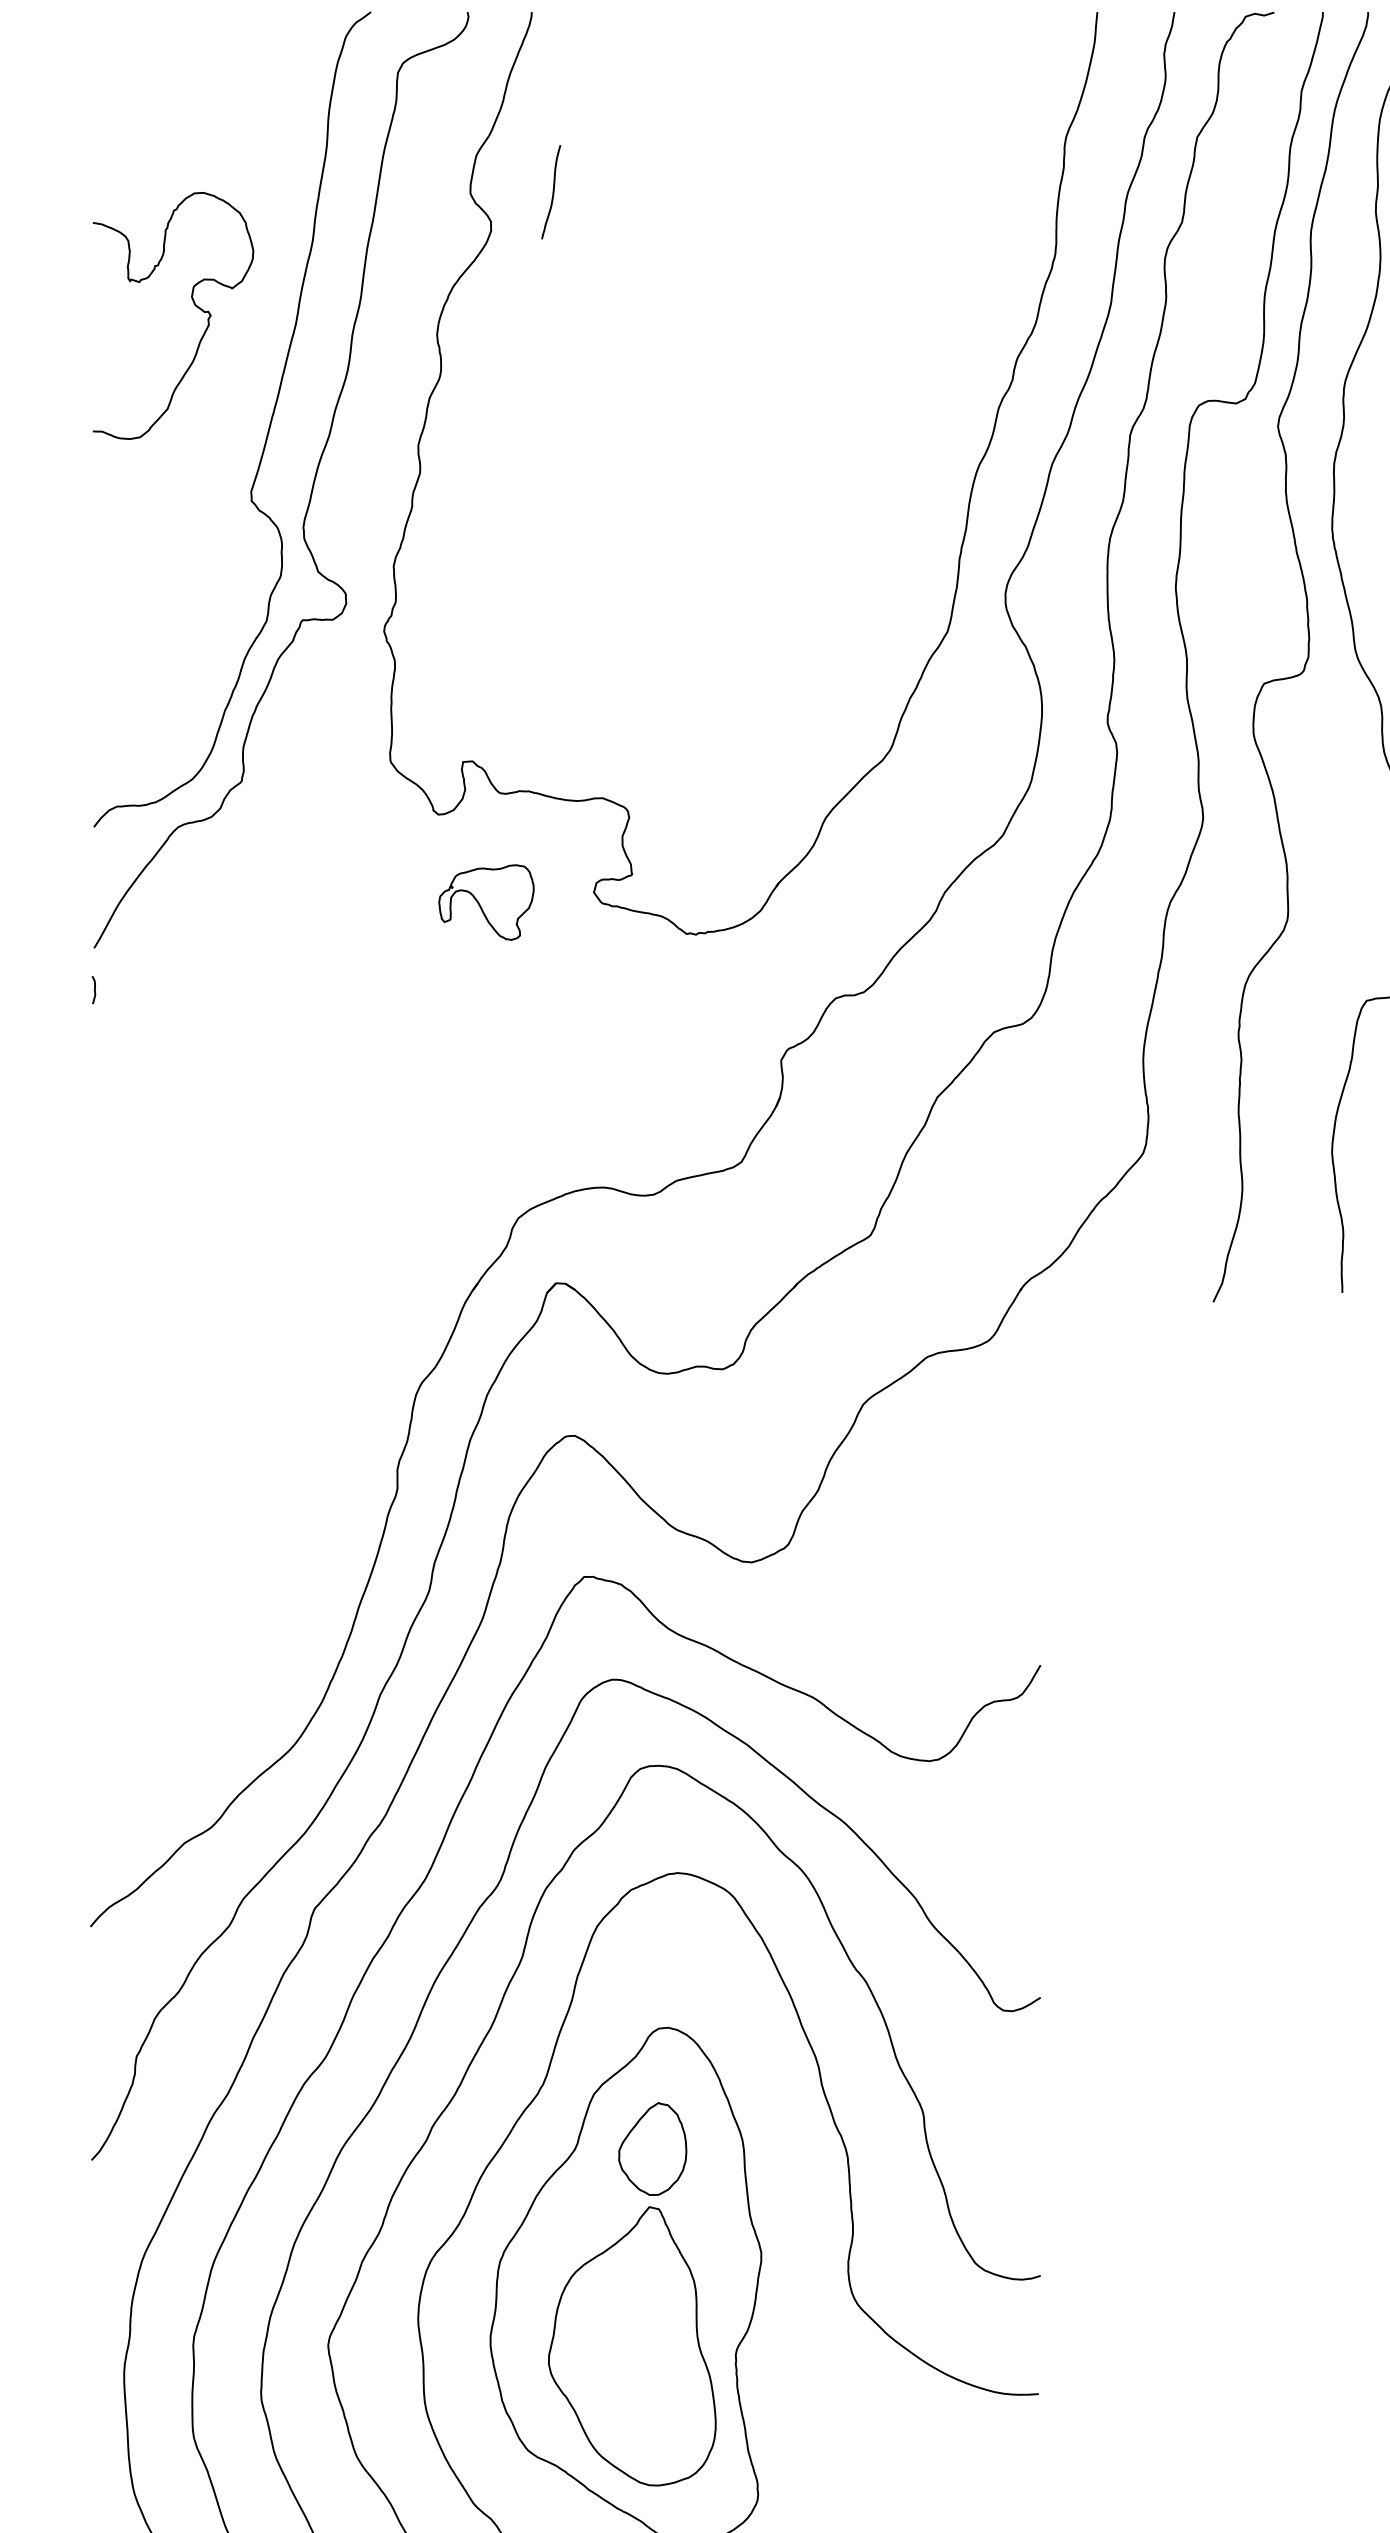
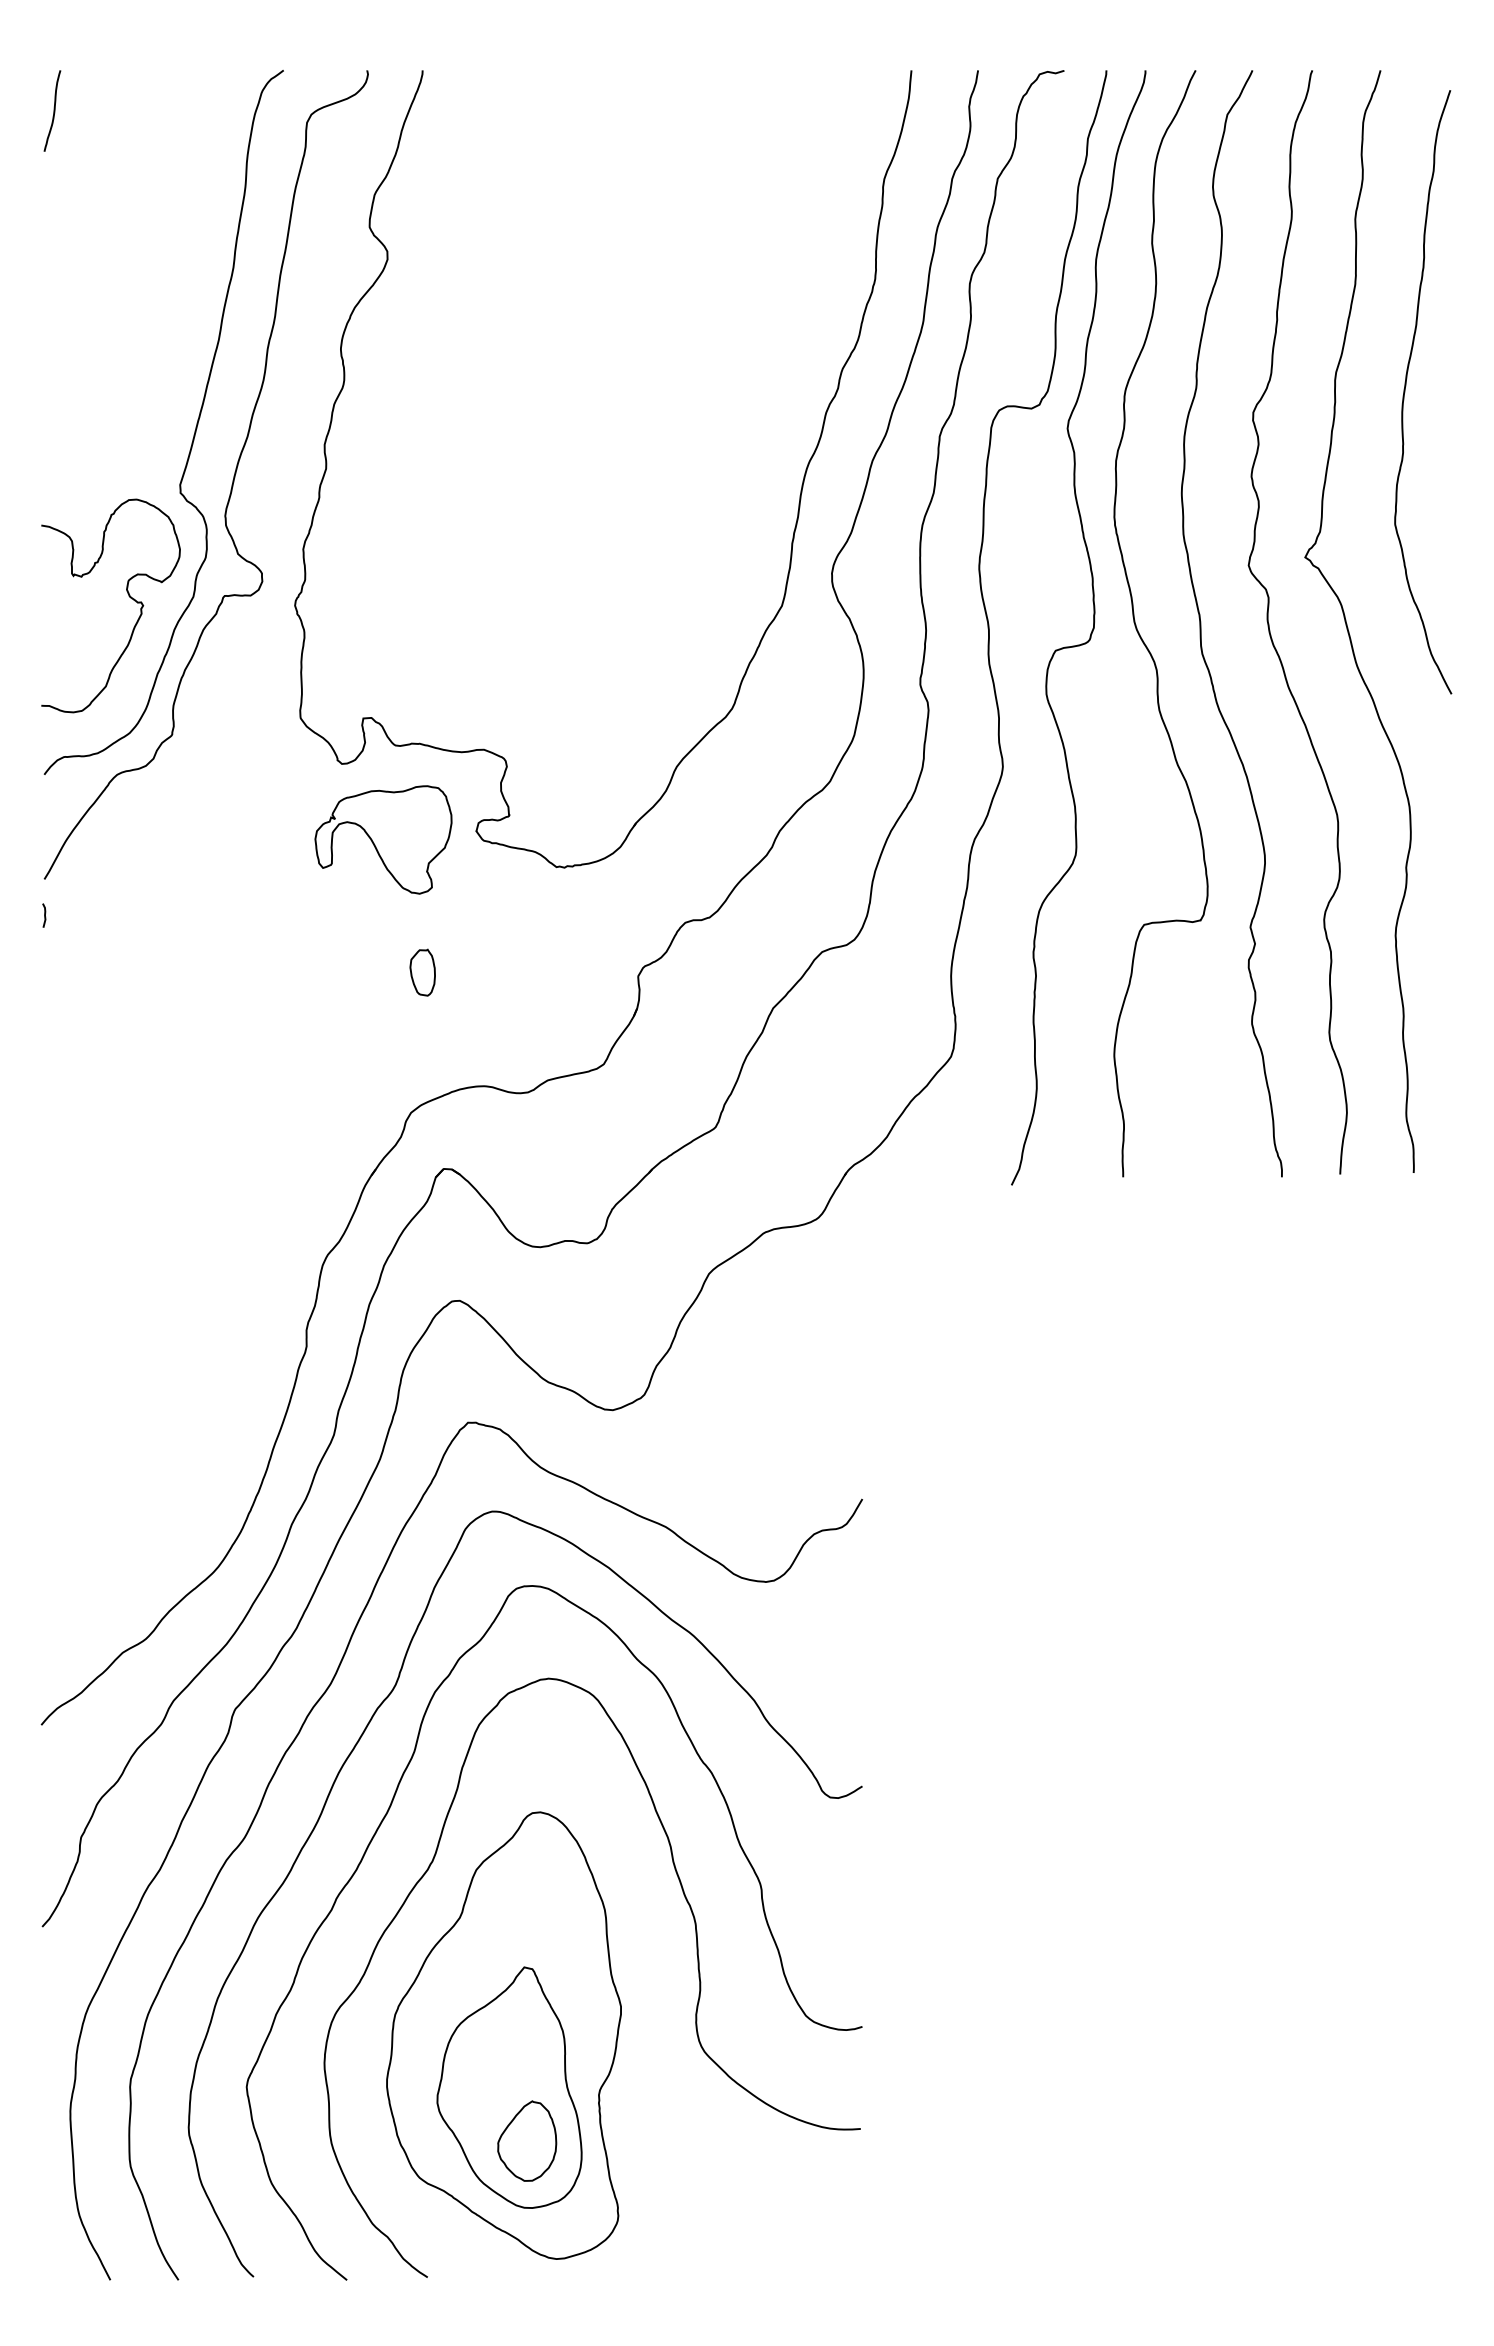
curve: (552, 191) -> (53, 110), moved
curve: (193, 304) -> (128, 596), moved
part: (486, 902) -> (383, 839), size x1.67
part: (531, 1055) -> (422, 972), added
part: (653, 2148) -> (527, 2140), moved

